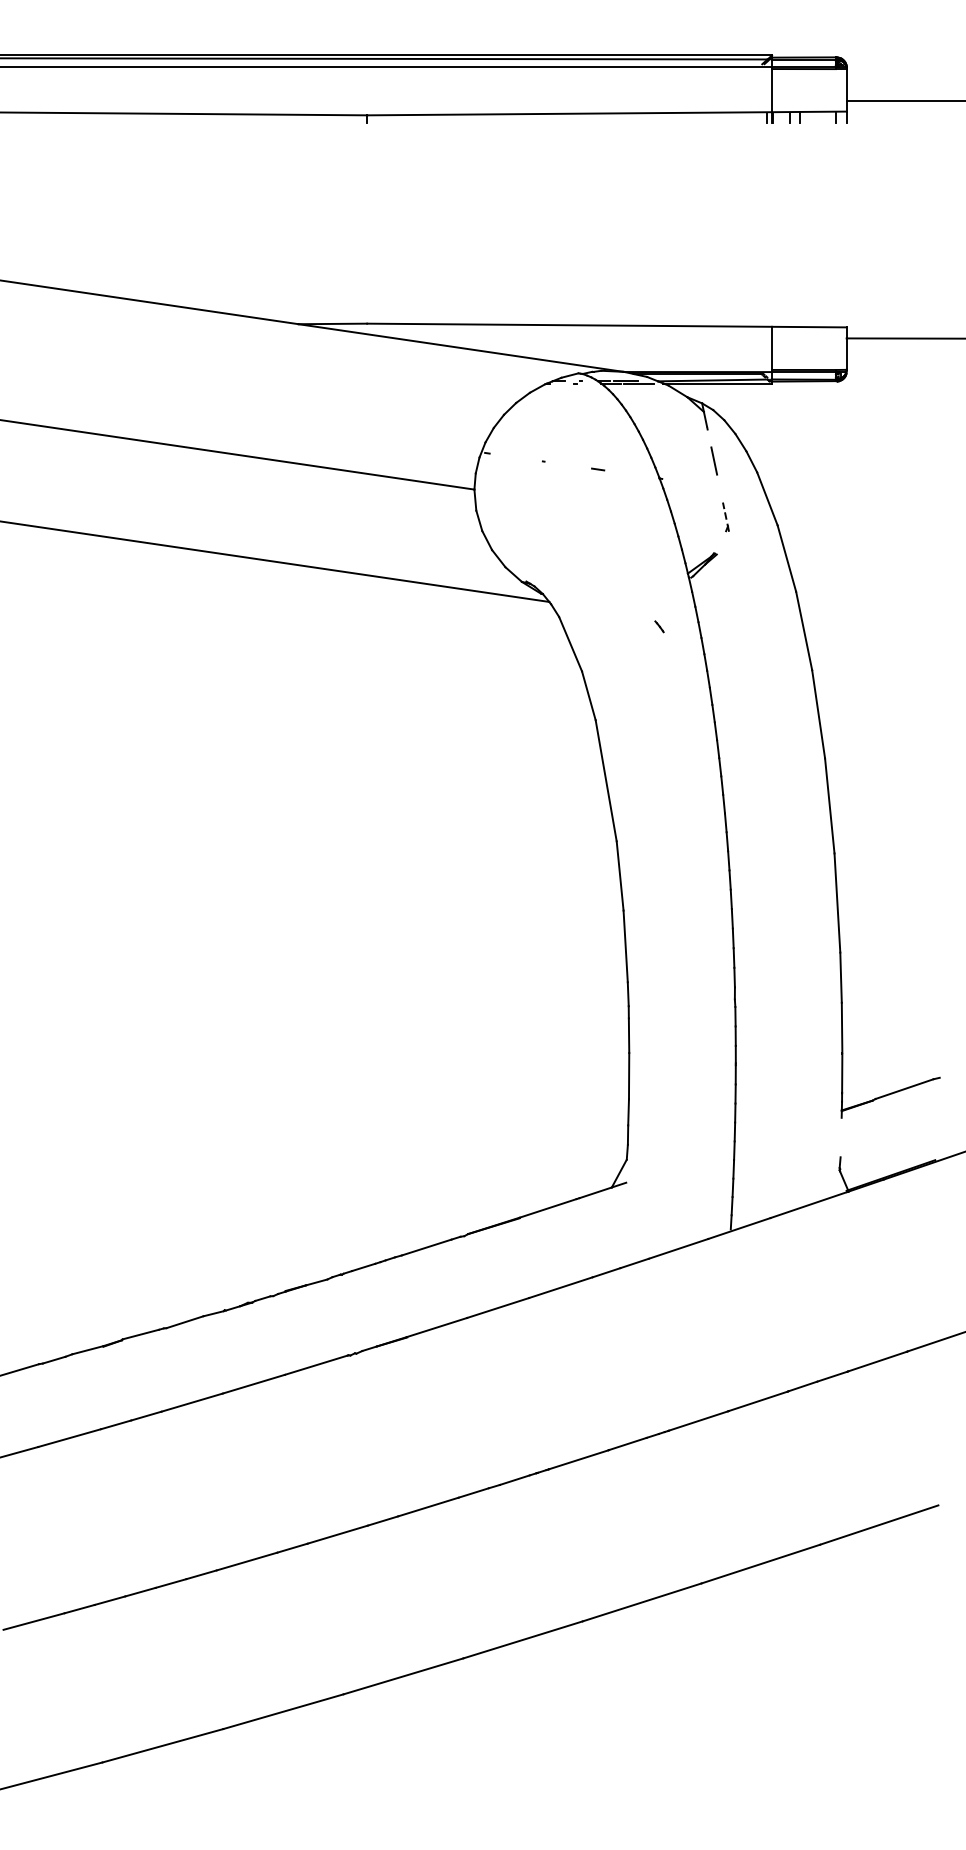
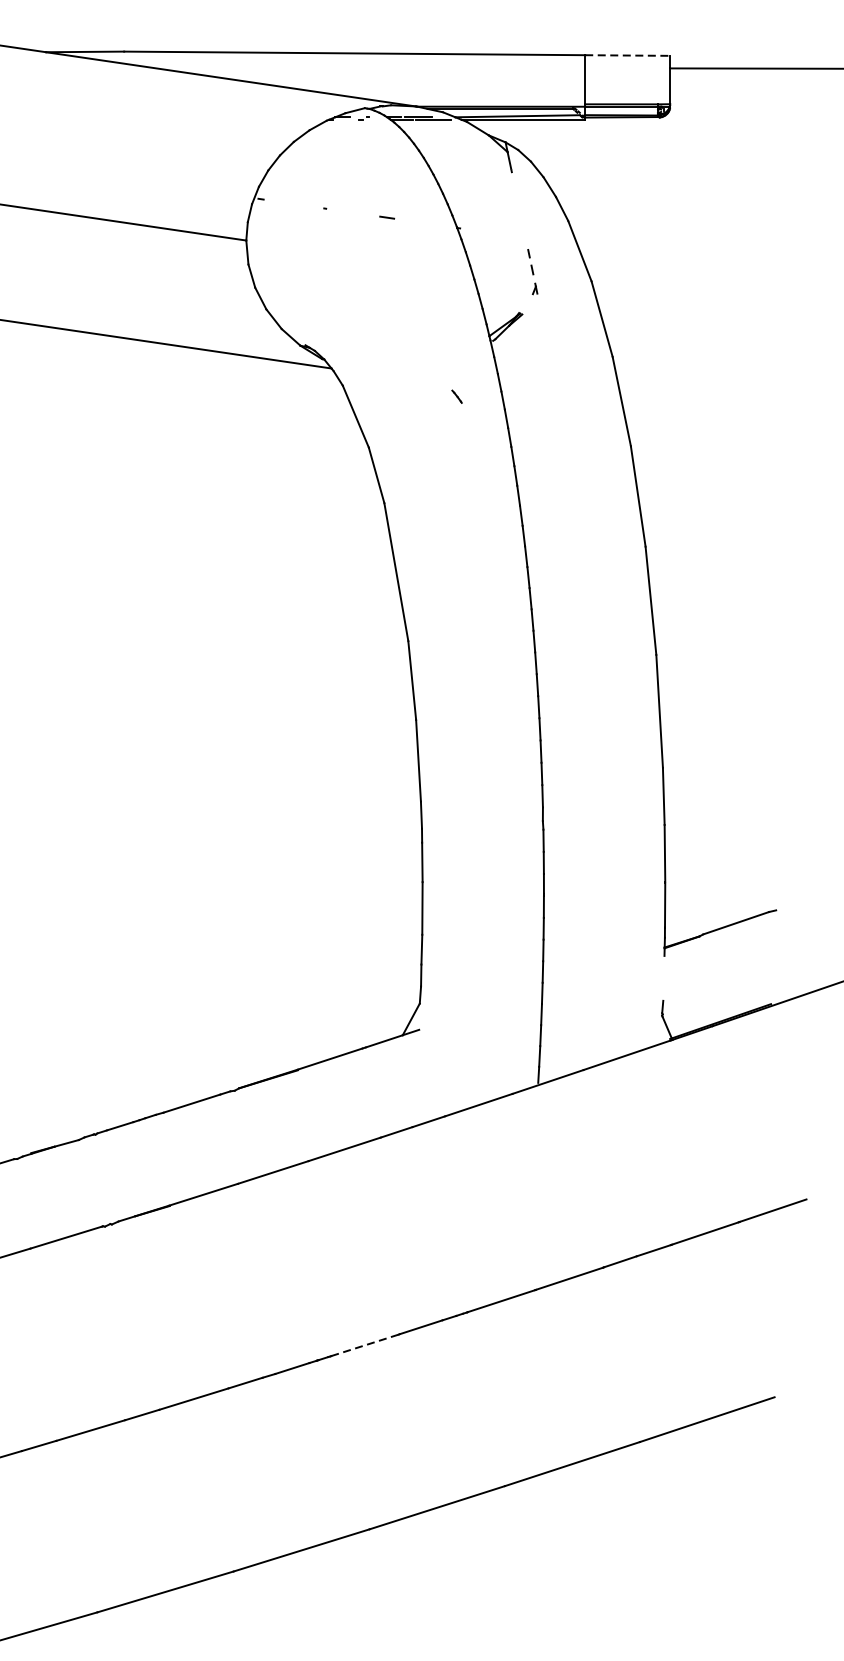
line: (809, 327) -> (627, 55), solid -> dashed
line: (714, 460) -> (519, 207), removed
part: (725, 517) -> (532, 272), size x1.4
line: (579, 1459) -> (365, 1344), solid -> dashed

